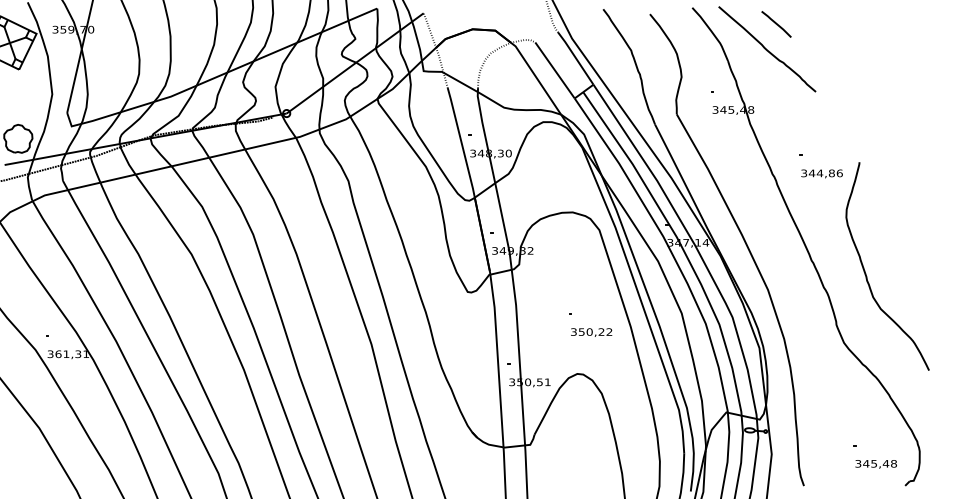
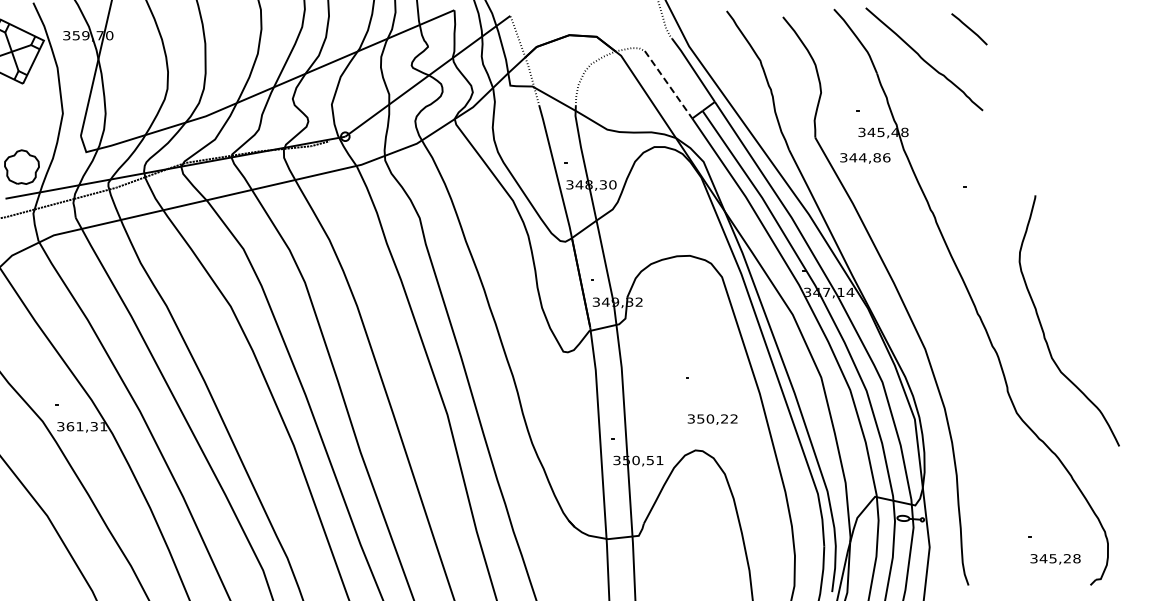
line: (776, 24) -> (969, 29), moved
line: (554, 71) -> (668, 85), solid -> dashed
text: (822, 173) -> (865, 158), moved
text: (591, 332) -> (712, 419), moved
text: (886, 463) -> (1067, 558), 345,48 -> 345,28

